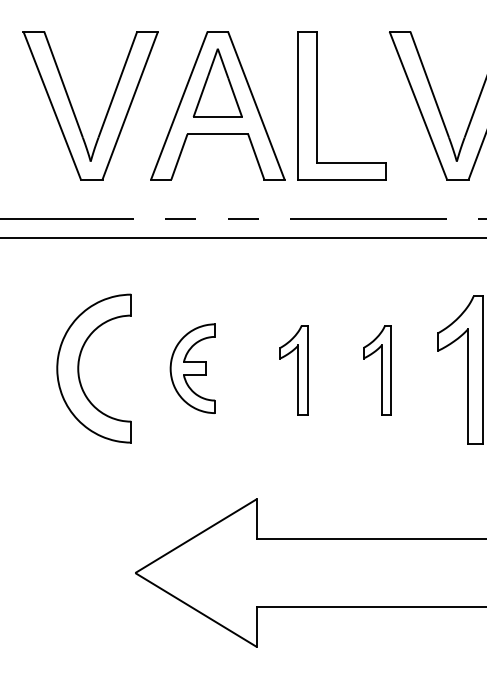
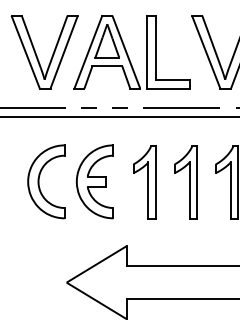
part: (191, 367) -> (94, 181), size x1.67
part: (293, 369) -> (144, 182), size x1.67
part: (376, 369) -> (185, 182), size x1.67

